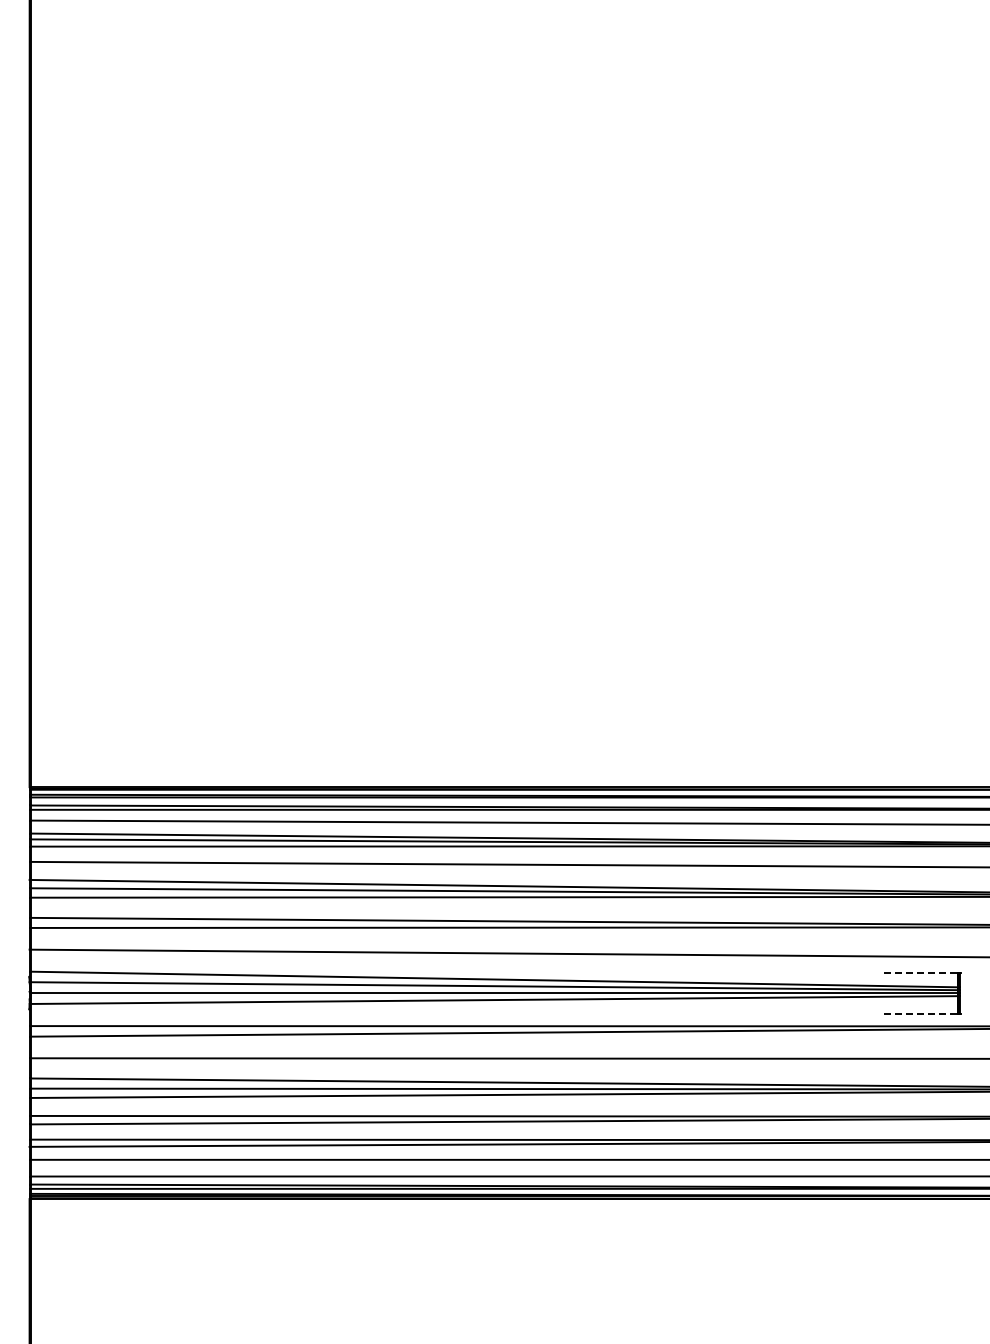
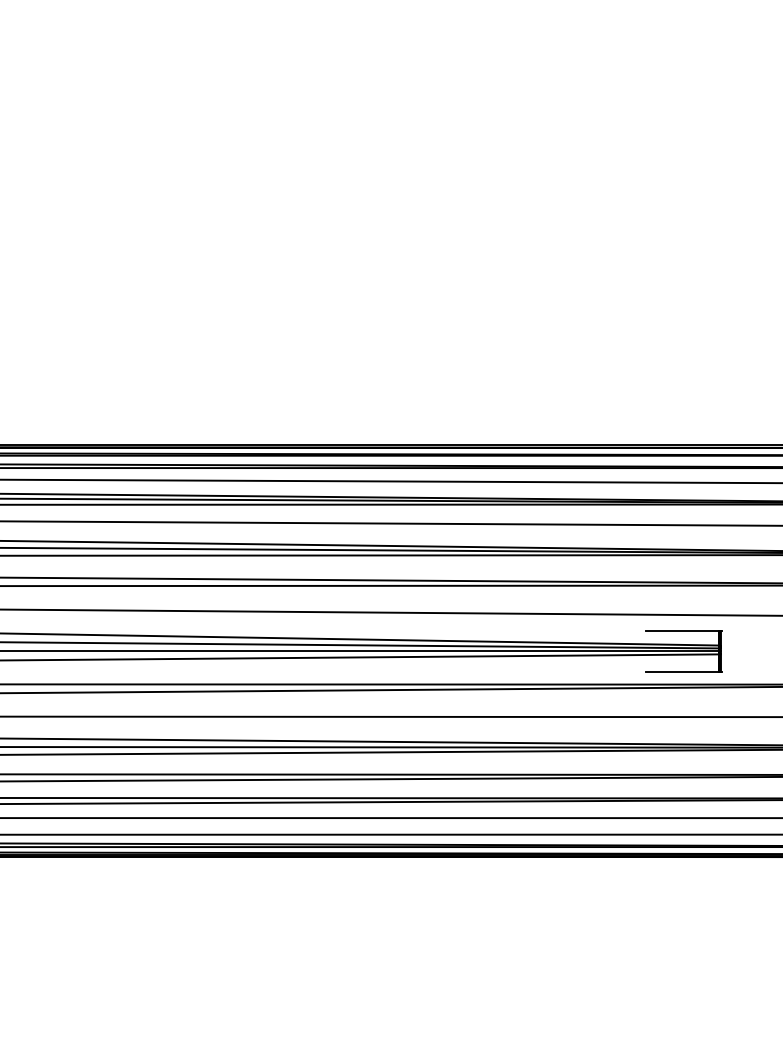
line: (921, 972) -> (682, 630), dashed -> solid
line: (921, 1013) -> (682, 671), dashed -> solid

